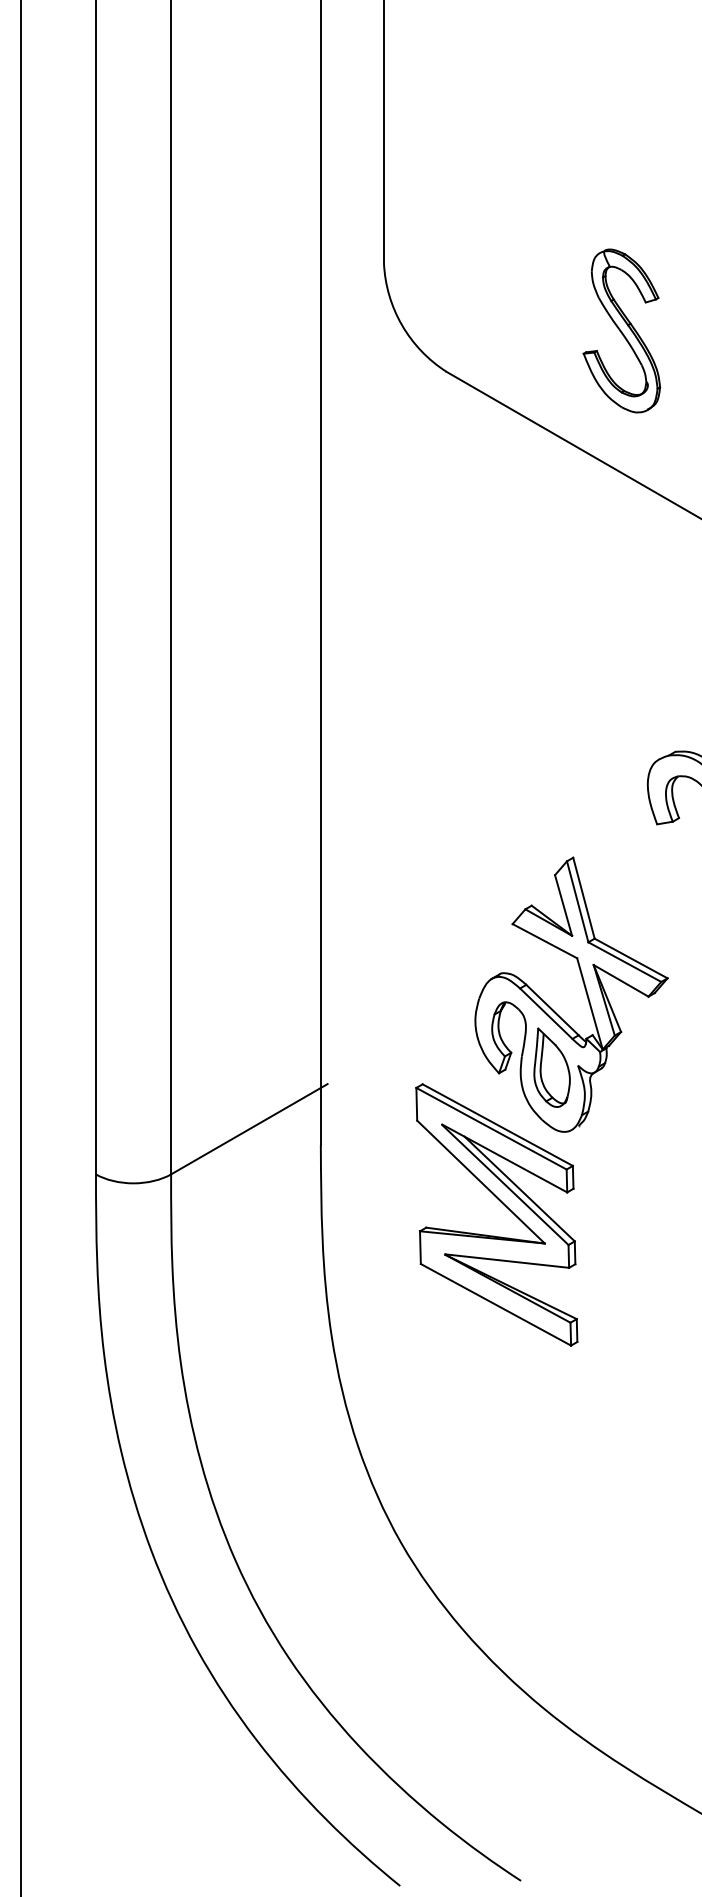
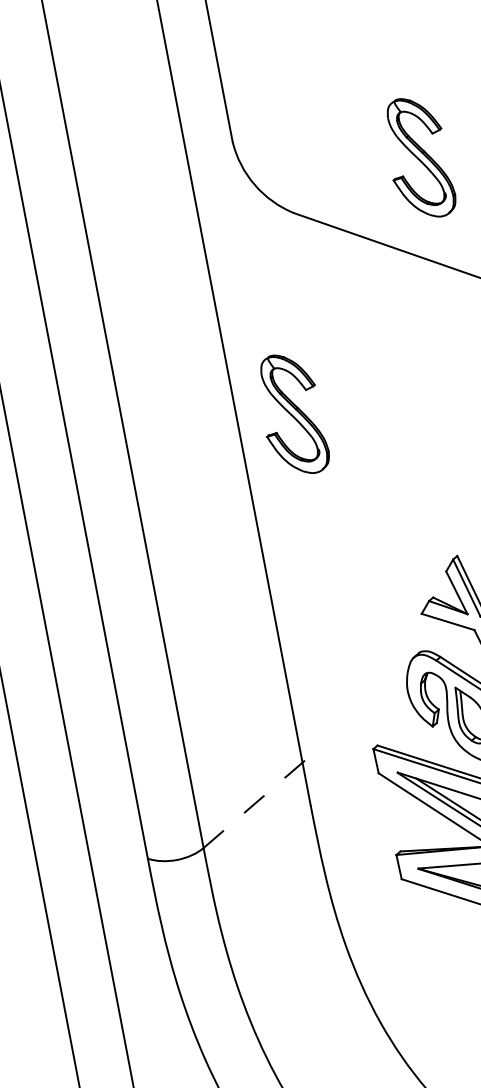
part: (393, 632) -> (291, 414), added
line: (249, 1128) -> (255, 802), solid -> dashed

